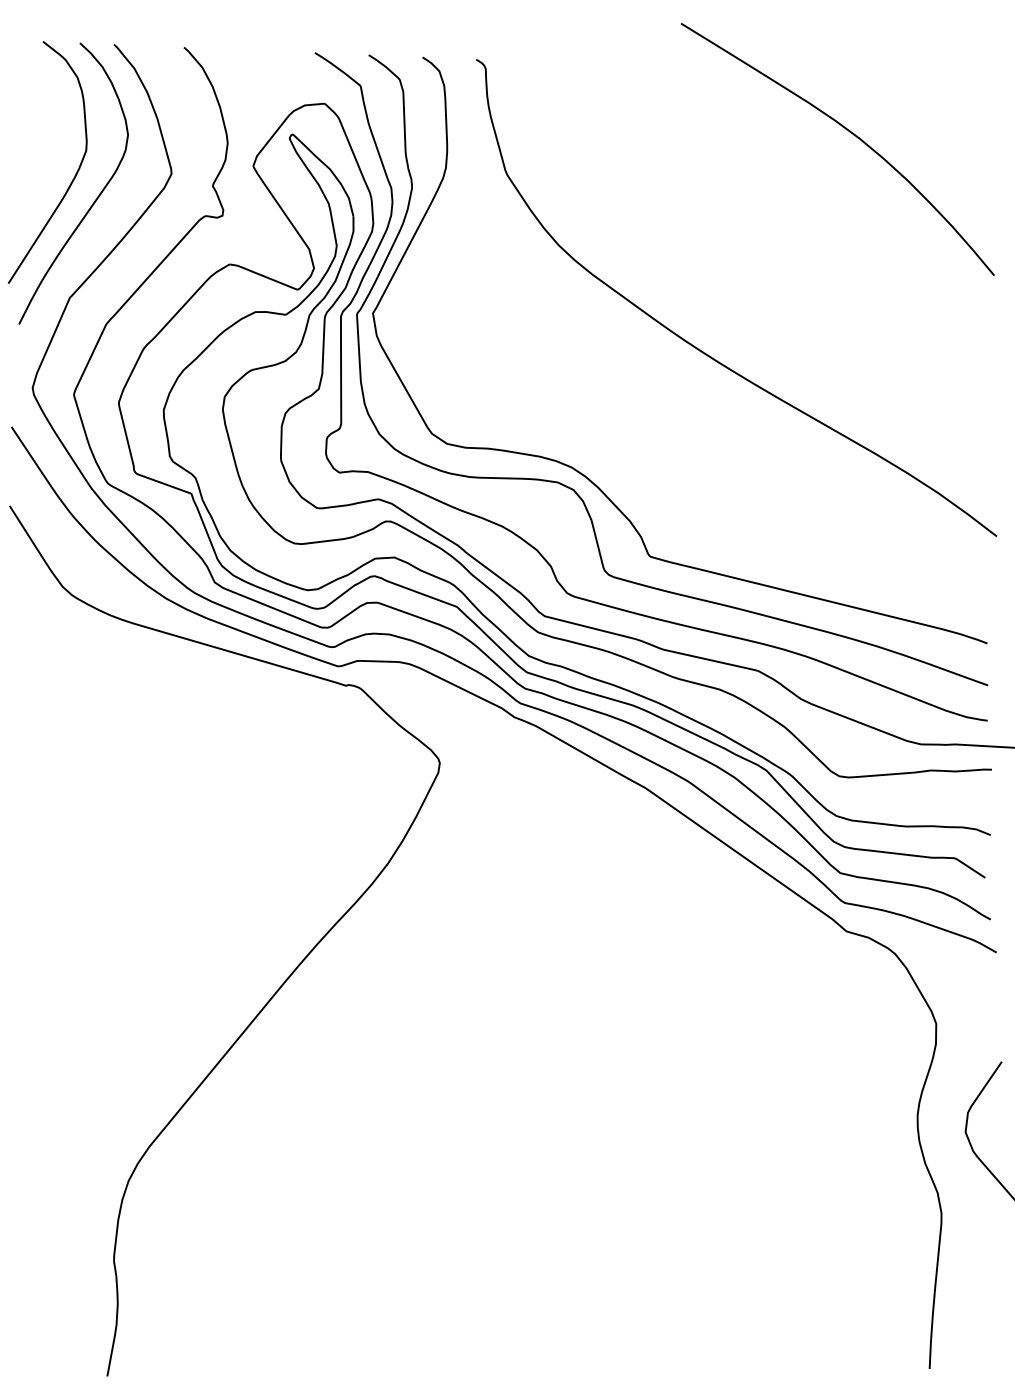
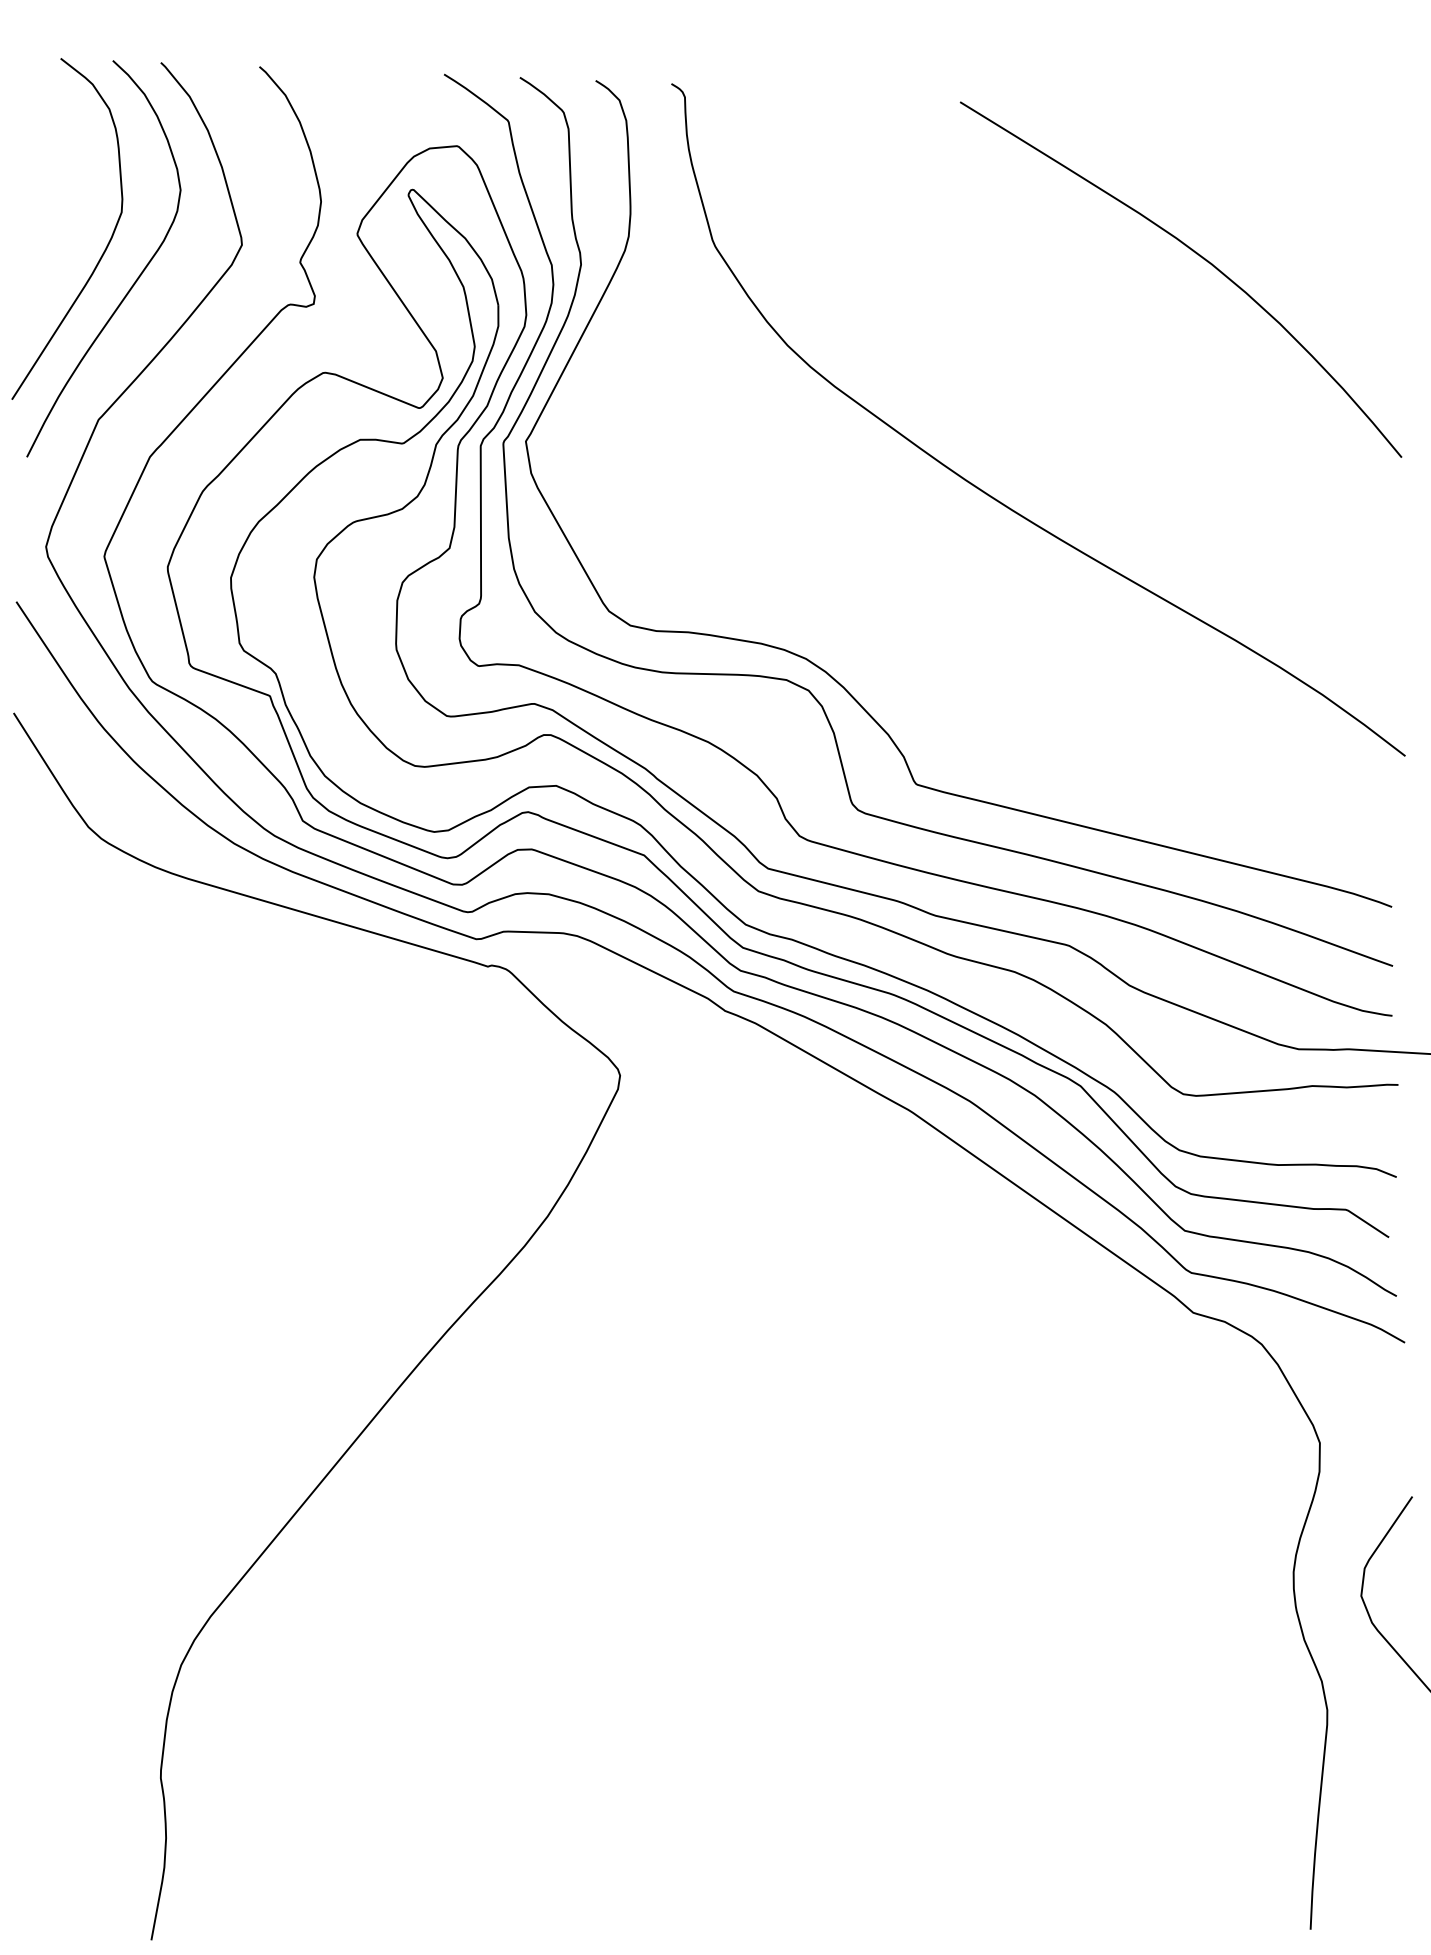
curve: (850, 133) -> (1199, 257), moved

